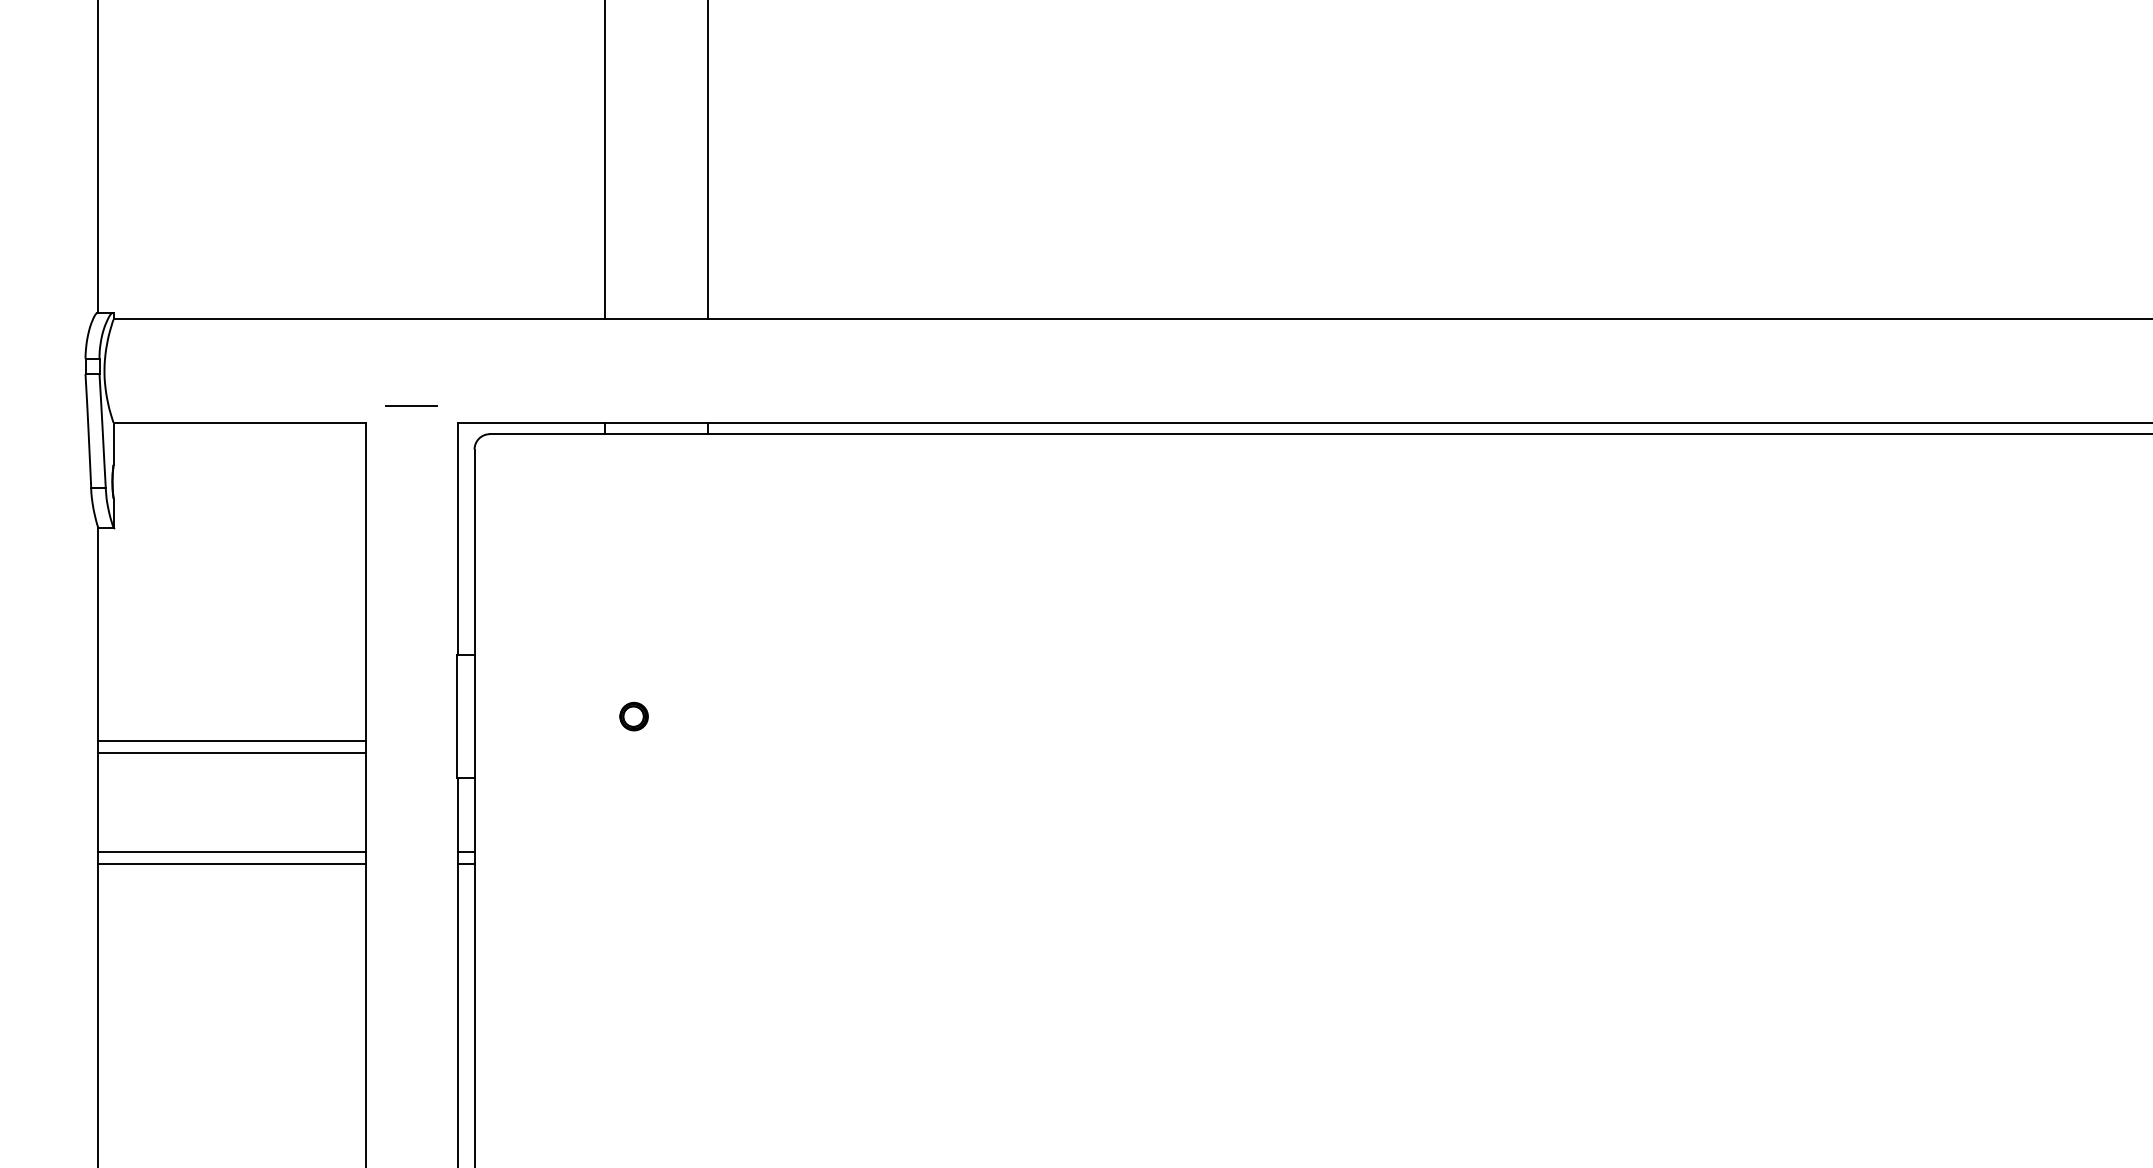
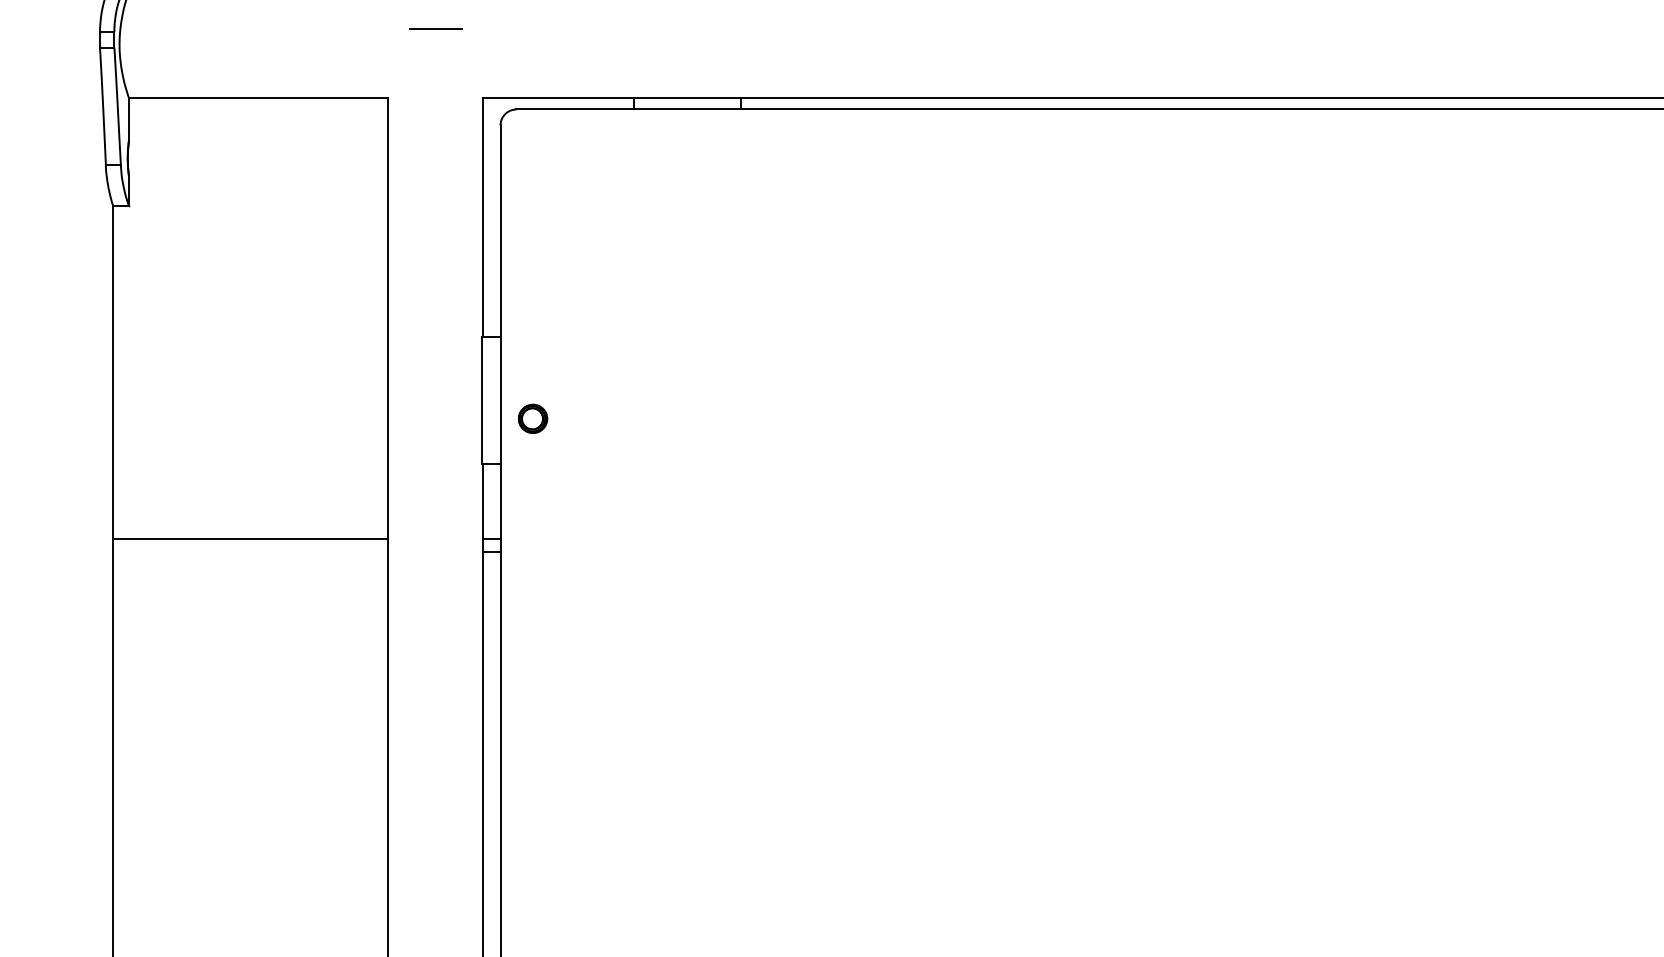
line: (411, 405) -> (435, 28), moved
part: (633, 716) -> (532, 418), moved
line: (231, 741) -> (250, 425), removed
line: (231, 753) -> (250, 438), removed
line: (231, 864) -> (250, 552), removed

